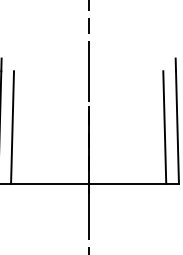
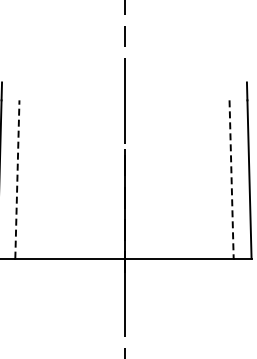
line: (12, 127) -> (17, 179), solid -> dashed
line: (164, 127) -> (231, 179), solid -> dashed

